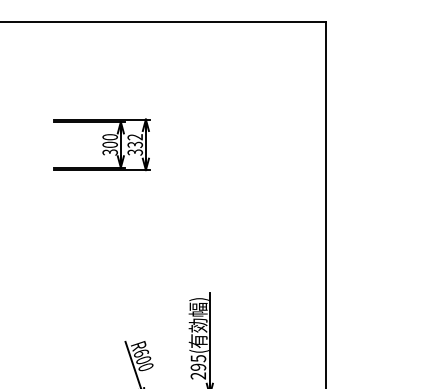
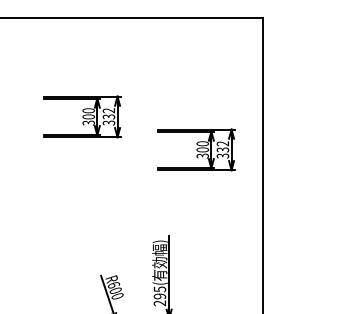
part: (243, 185) -> (196, 149), added

